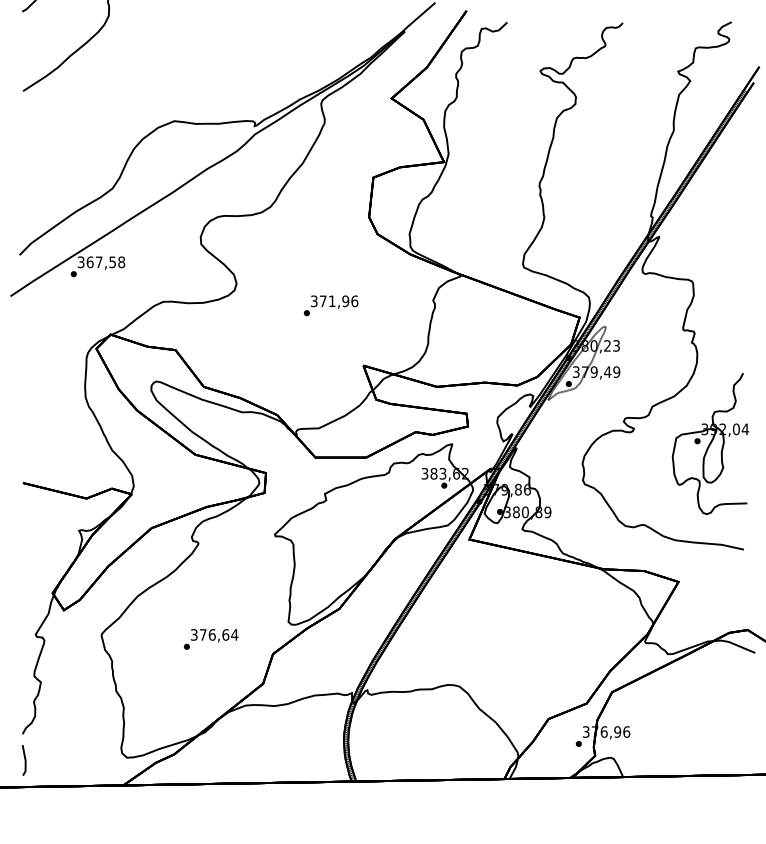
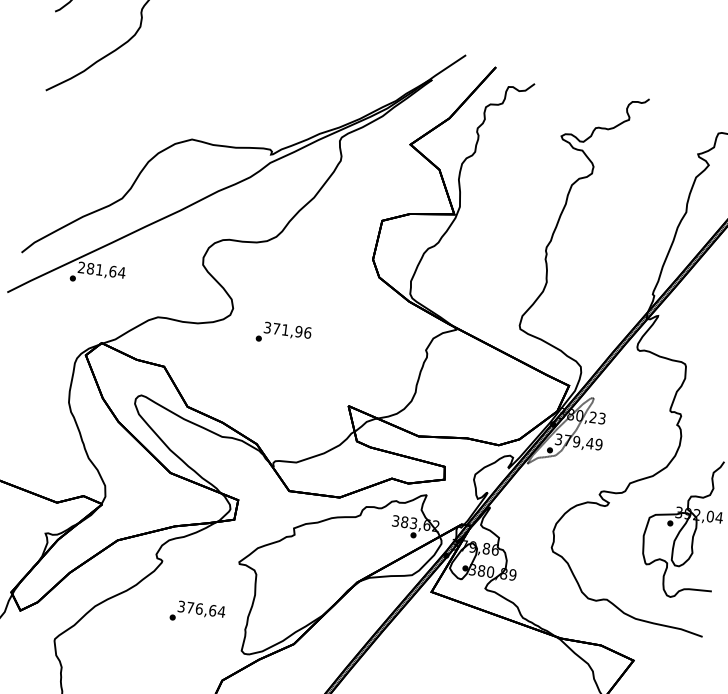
text: (101, 262) -> (101, 270), 367,58 -> 281,64
text: (330, 305) -> (283, 333), moved
text: (210, 639) -> (197, 613), moved

